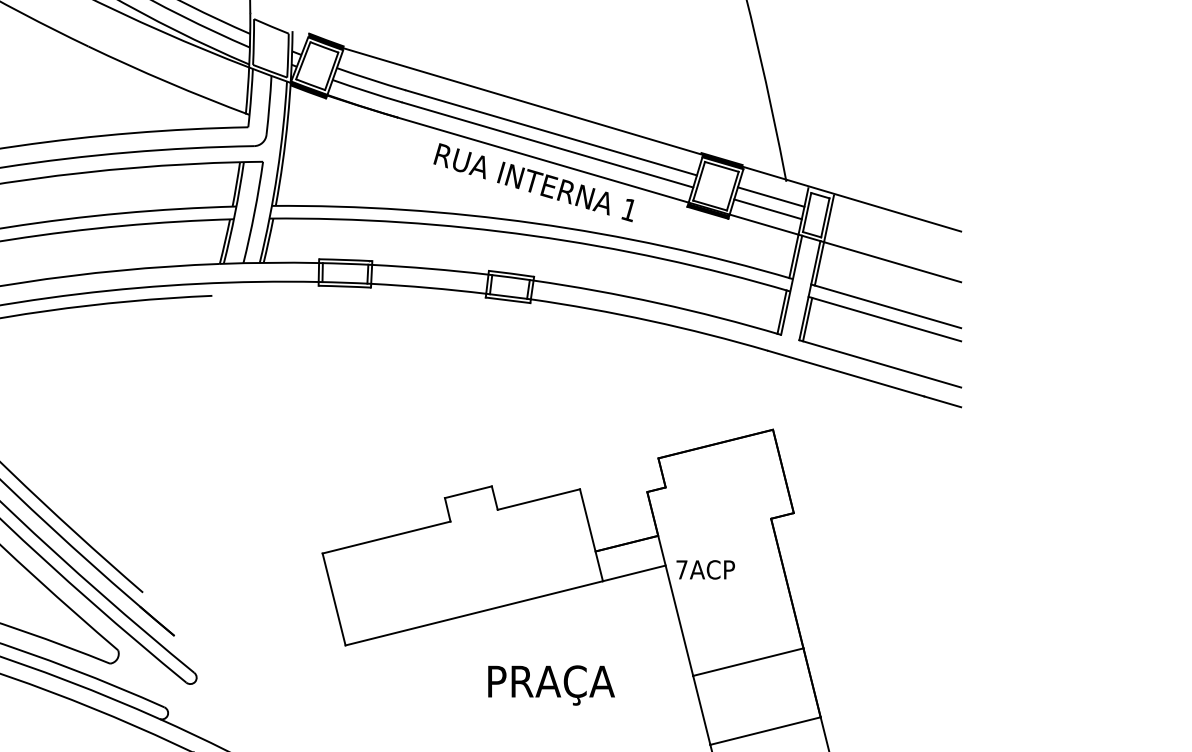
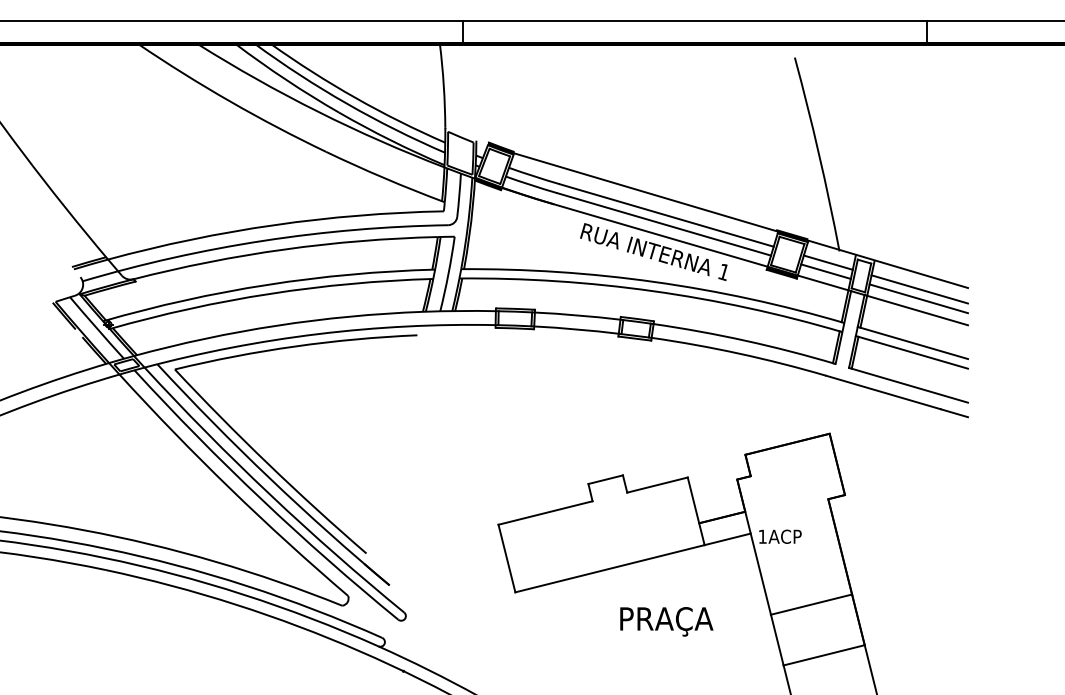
line: (895, 233) -> (919, 289), added
line: (893, 245) -> (918, 298), added
text: (681, 569) -> (762, 536), 7ACP -> 1ACP

